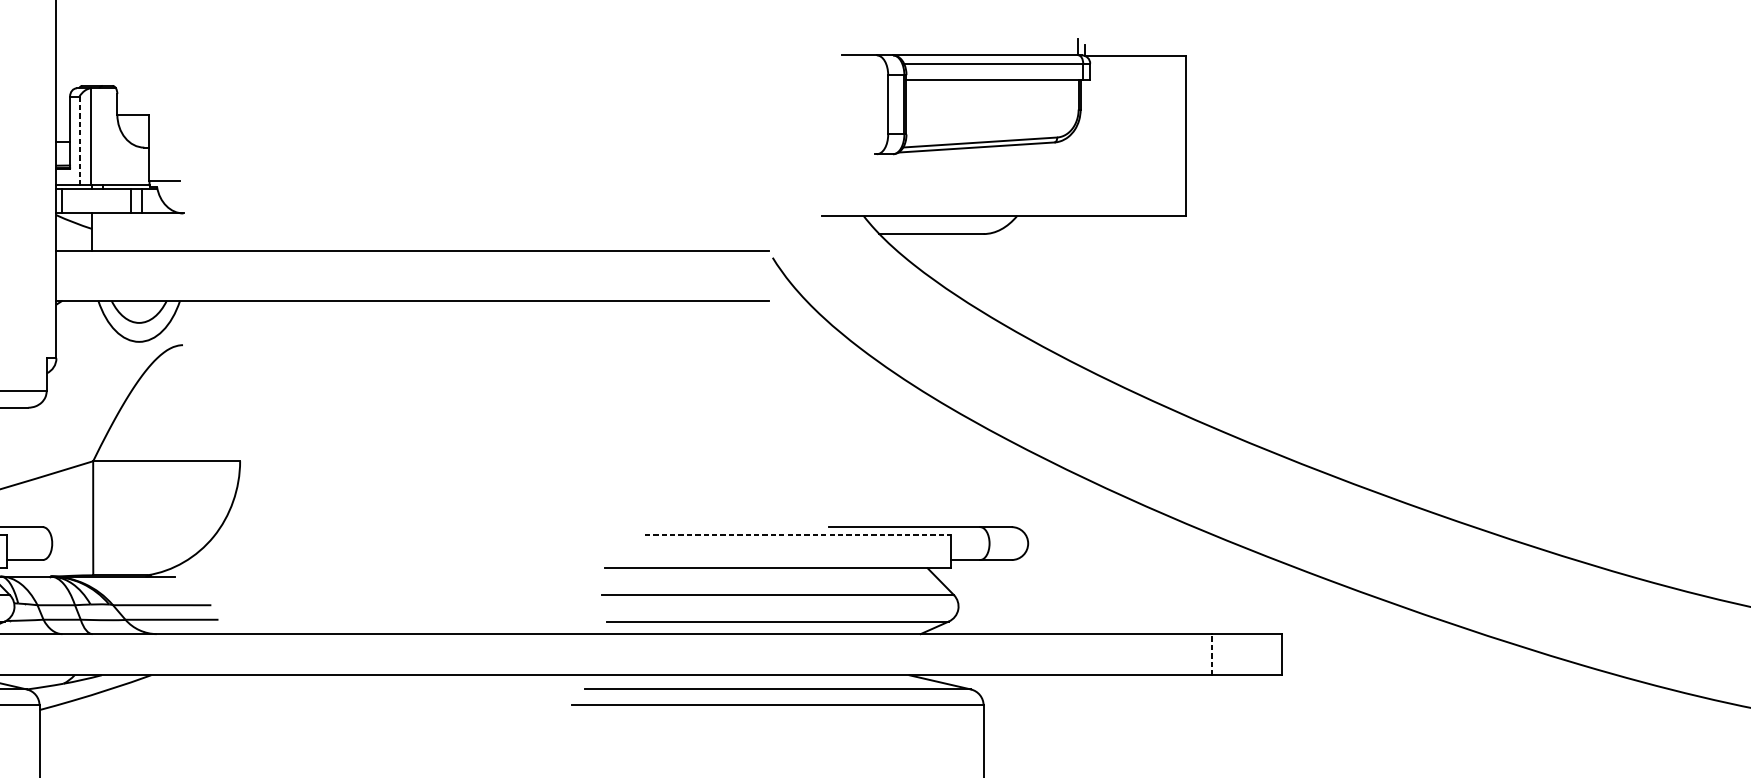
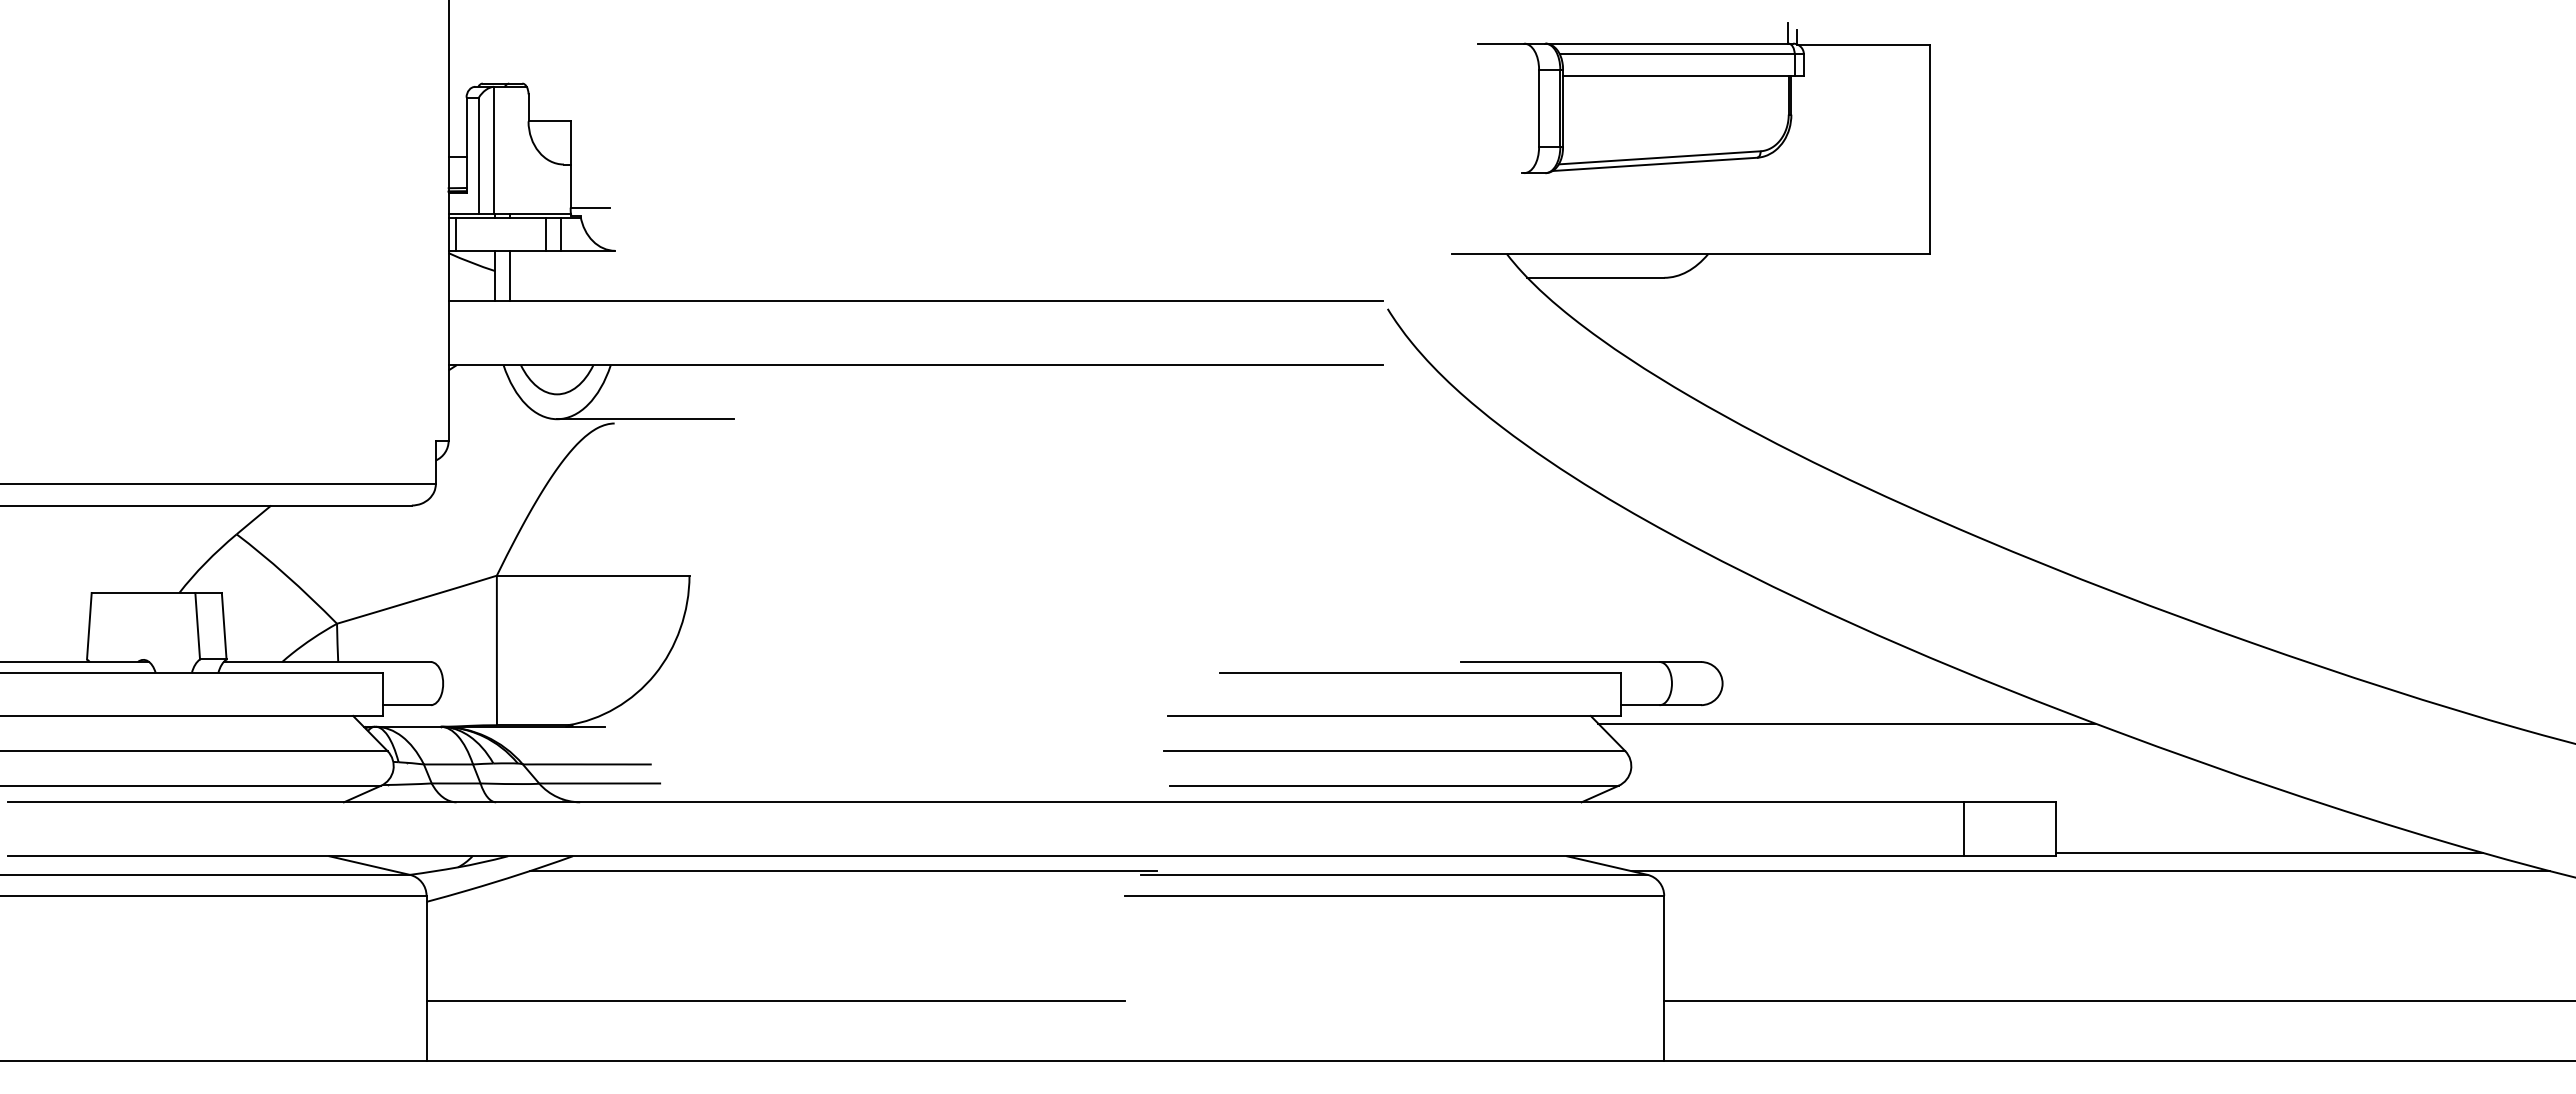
line: (79, 141) -> (478, 156), dashed -> solid
line: (102, 232) -> (509, 275), added
line: (206, 342) -> (645, 419), added
line: (798, 535) -> (1421, 672), dashed -> solid
line: (1122, 574) -> (1846, 723), added
line: (1211, 654) -> (1963, 829), dashed -> solid
line: (1445, 673) -> (2269, 853), added
line: (357, 686) -> (843, 871), added
line: (1308, 686) -> (2090, 871), added

